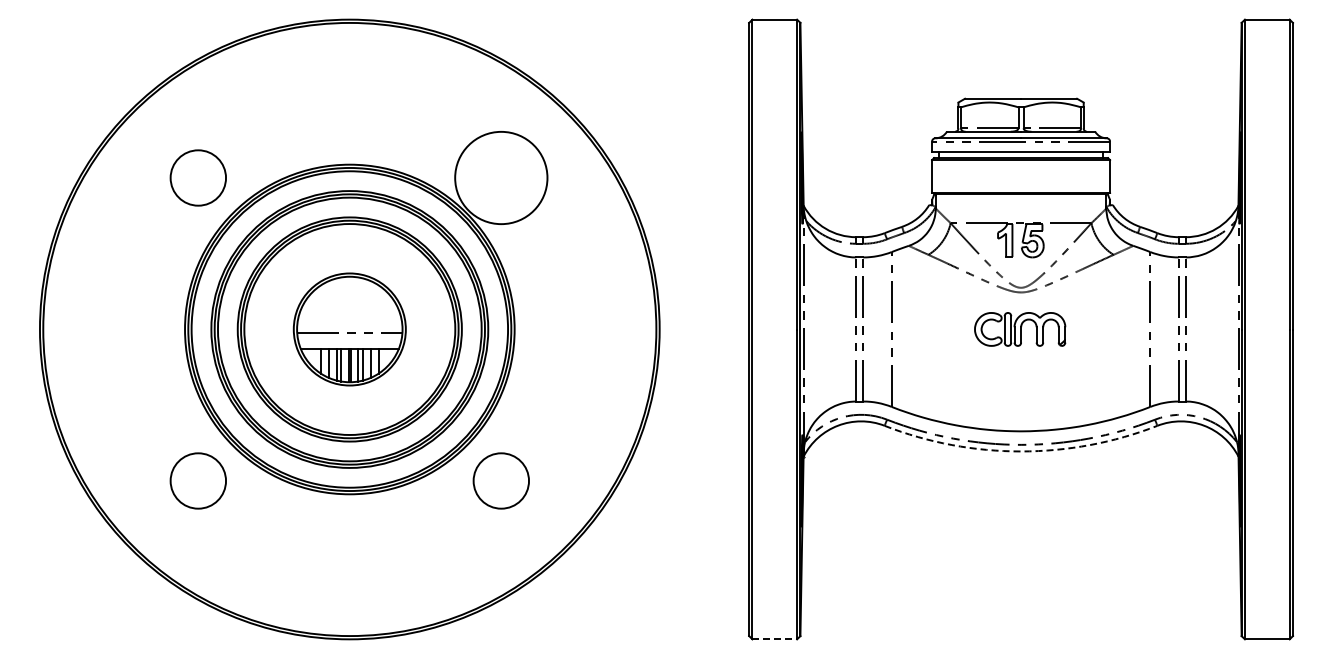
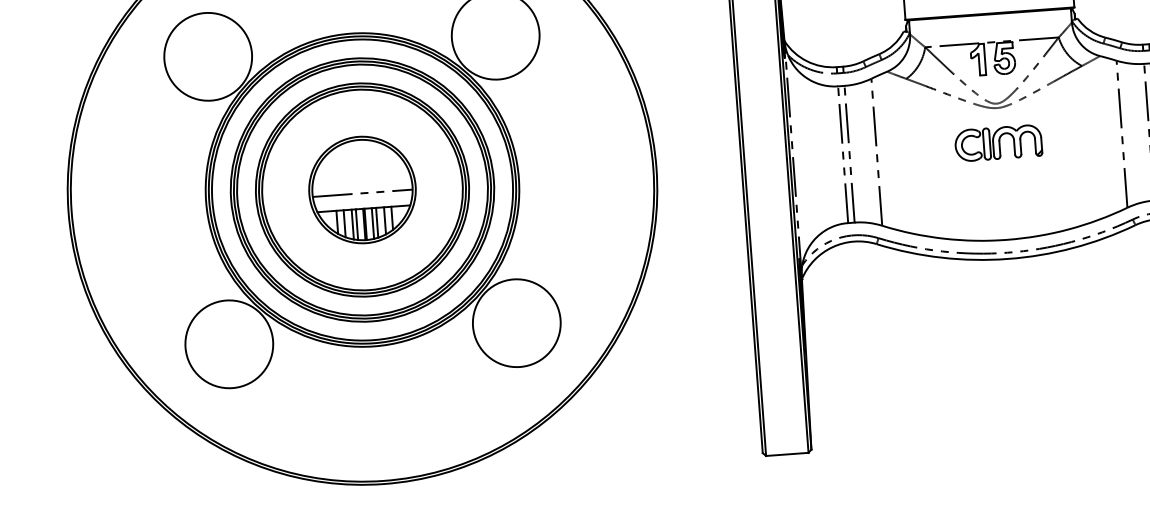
circle: (198, 177) -> (208, 56), size x1.67
arc: (1021, 451) -> (1008, 258), dashed -> solid
circle: (198, 480) -> (229, 343), size x1.67
circle: (501, 480) -> (516, 322), size x1.67
line: (775, 639) -> (788, 454), dashed -> solid

